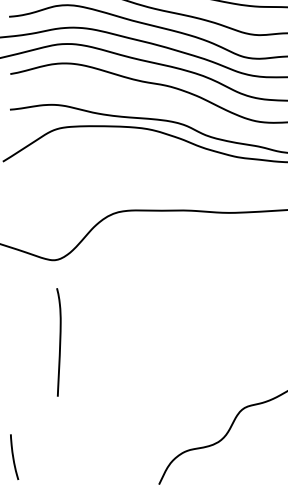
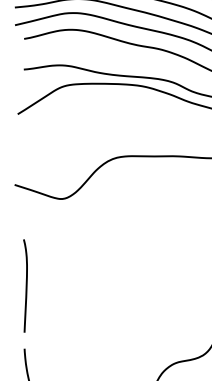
curve: (59, 342) -> (26, 286), moved

